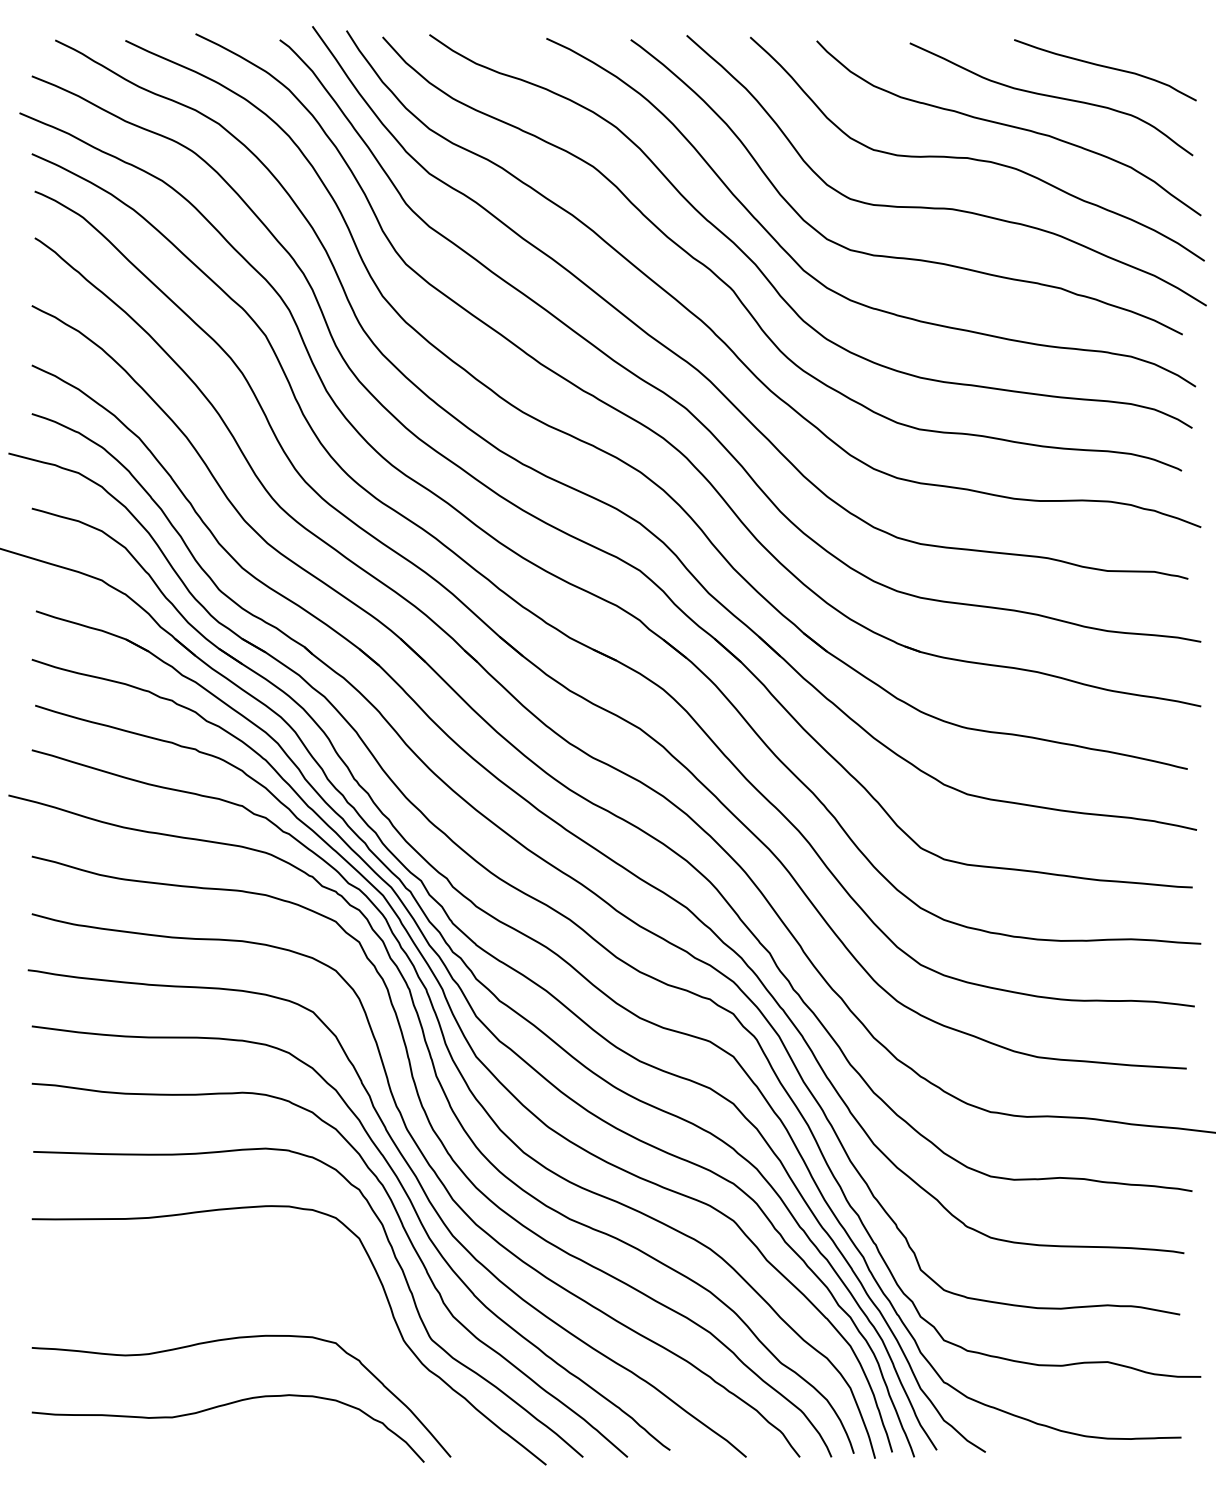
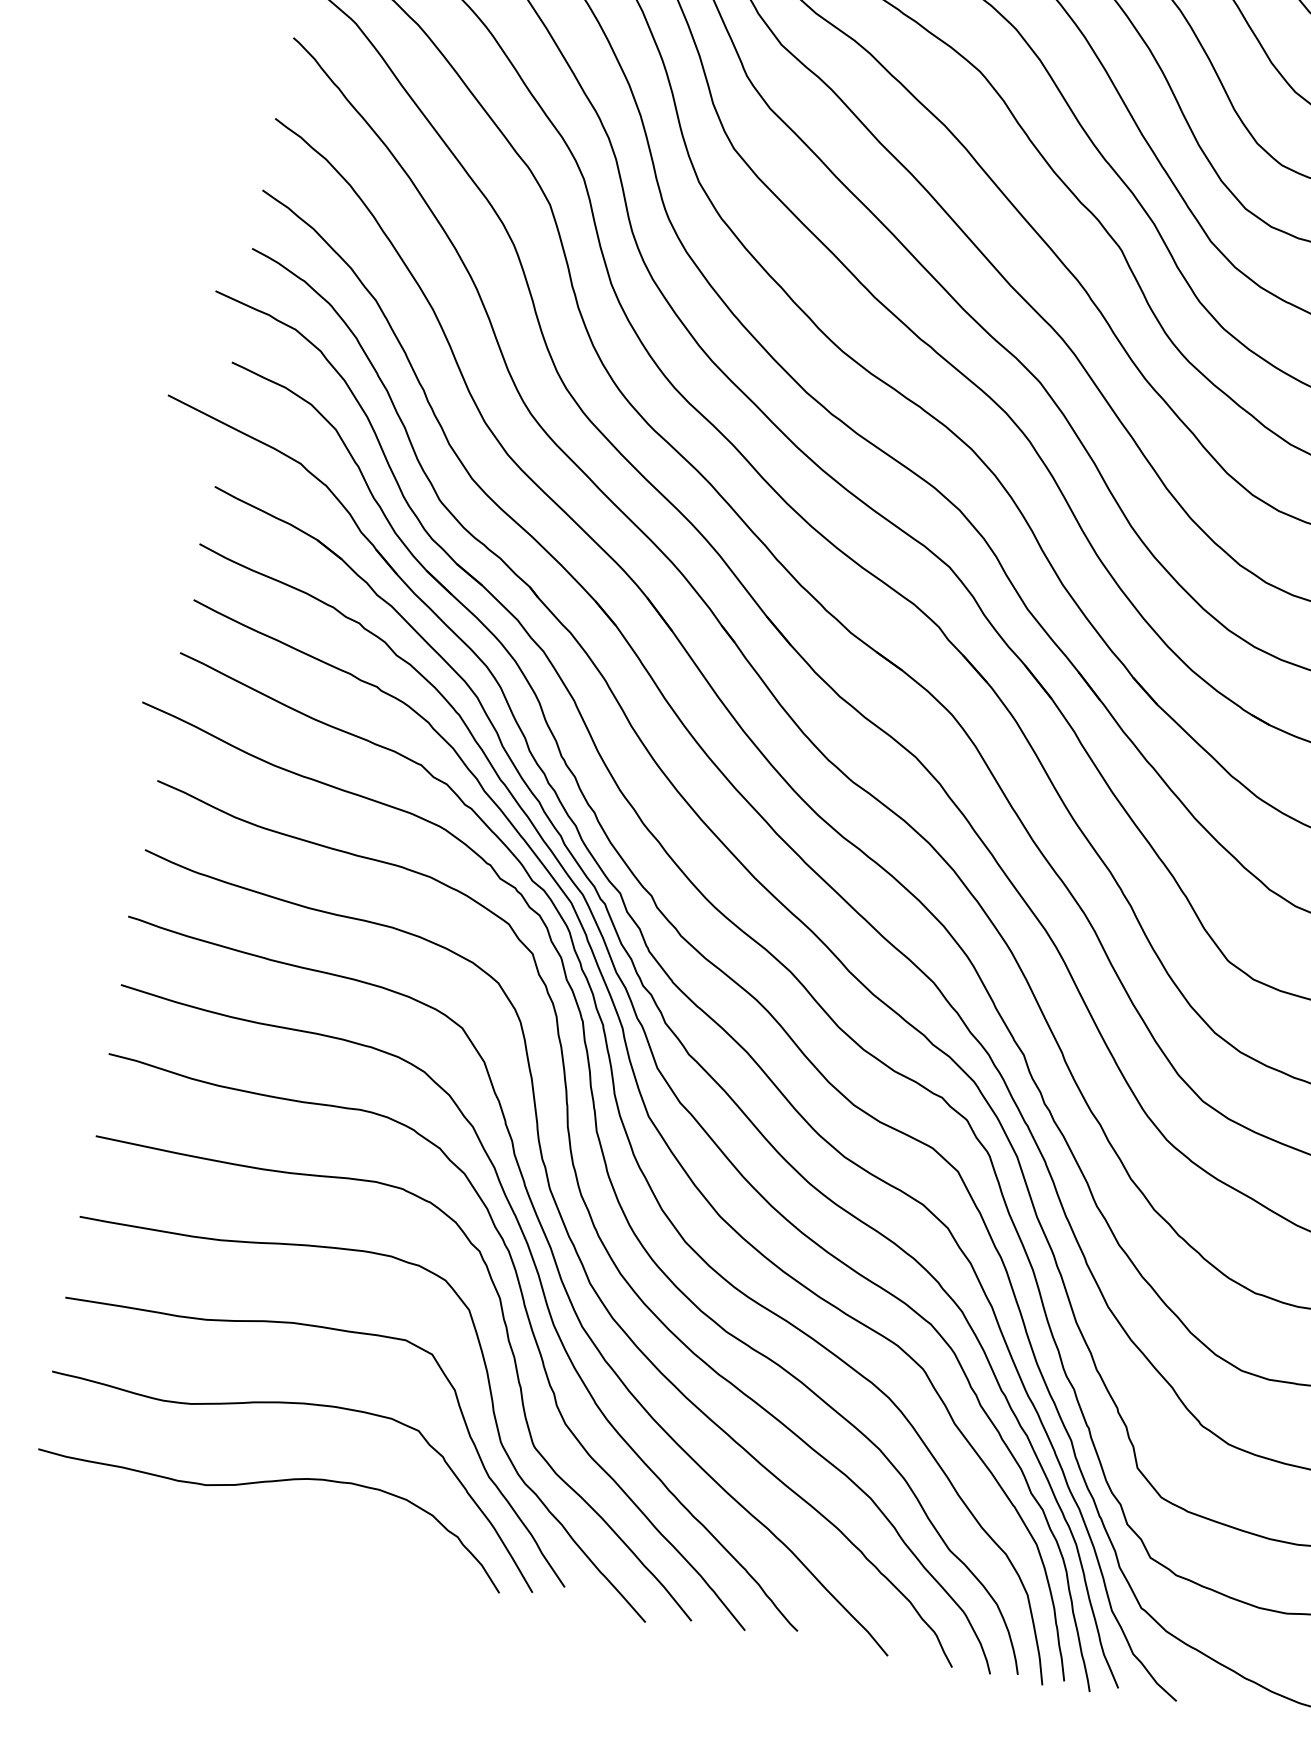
curve: (253, 1274) -> (334, 1330), added

